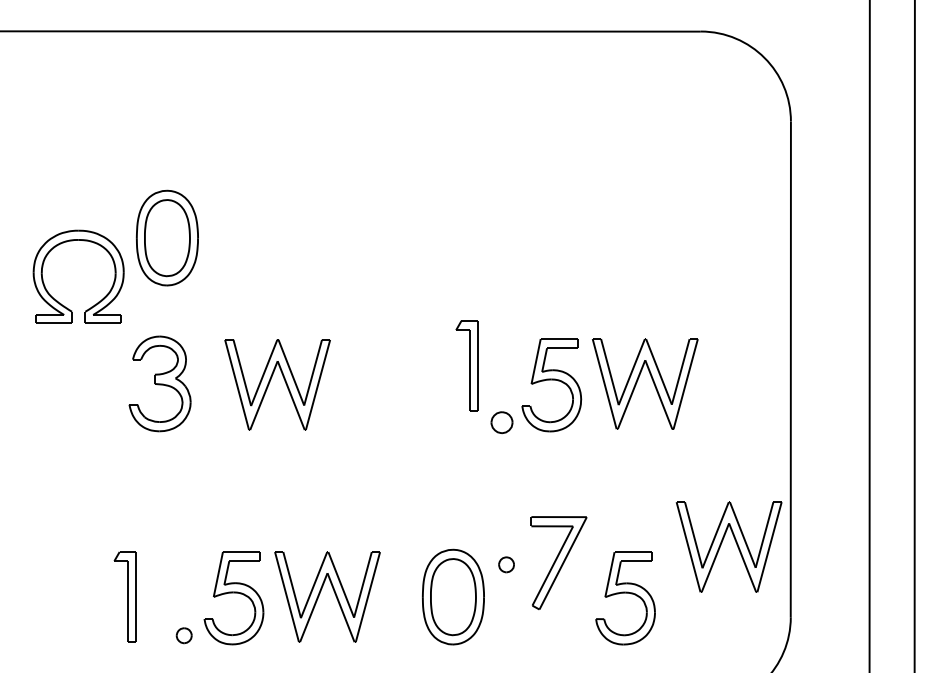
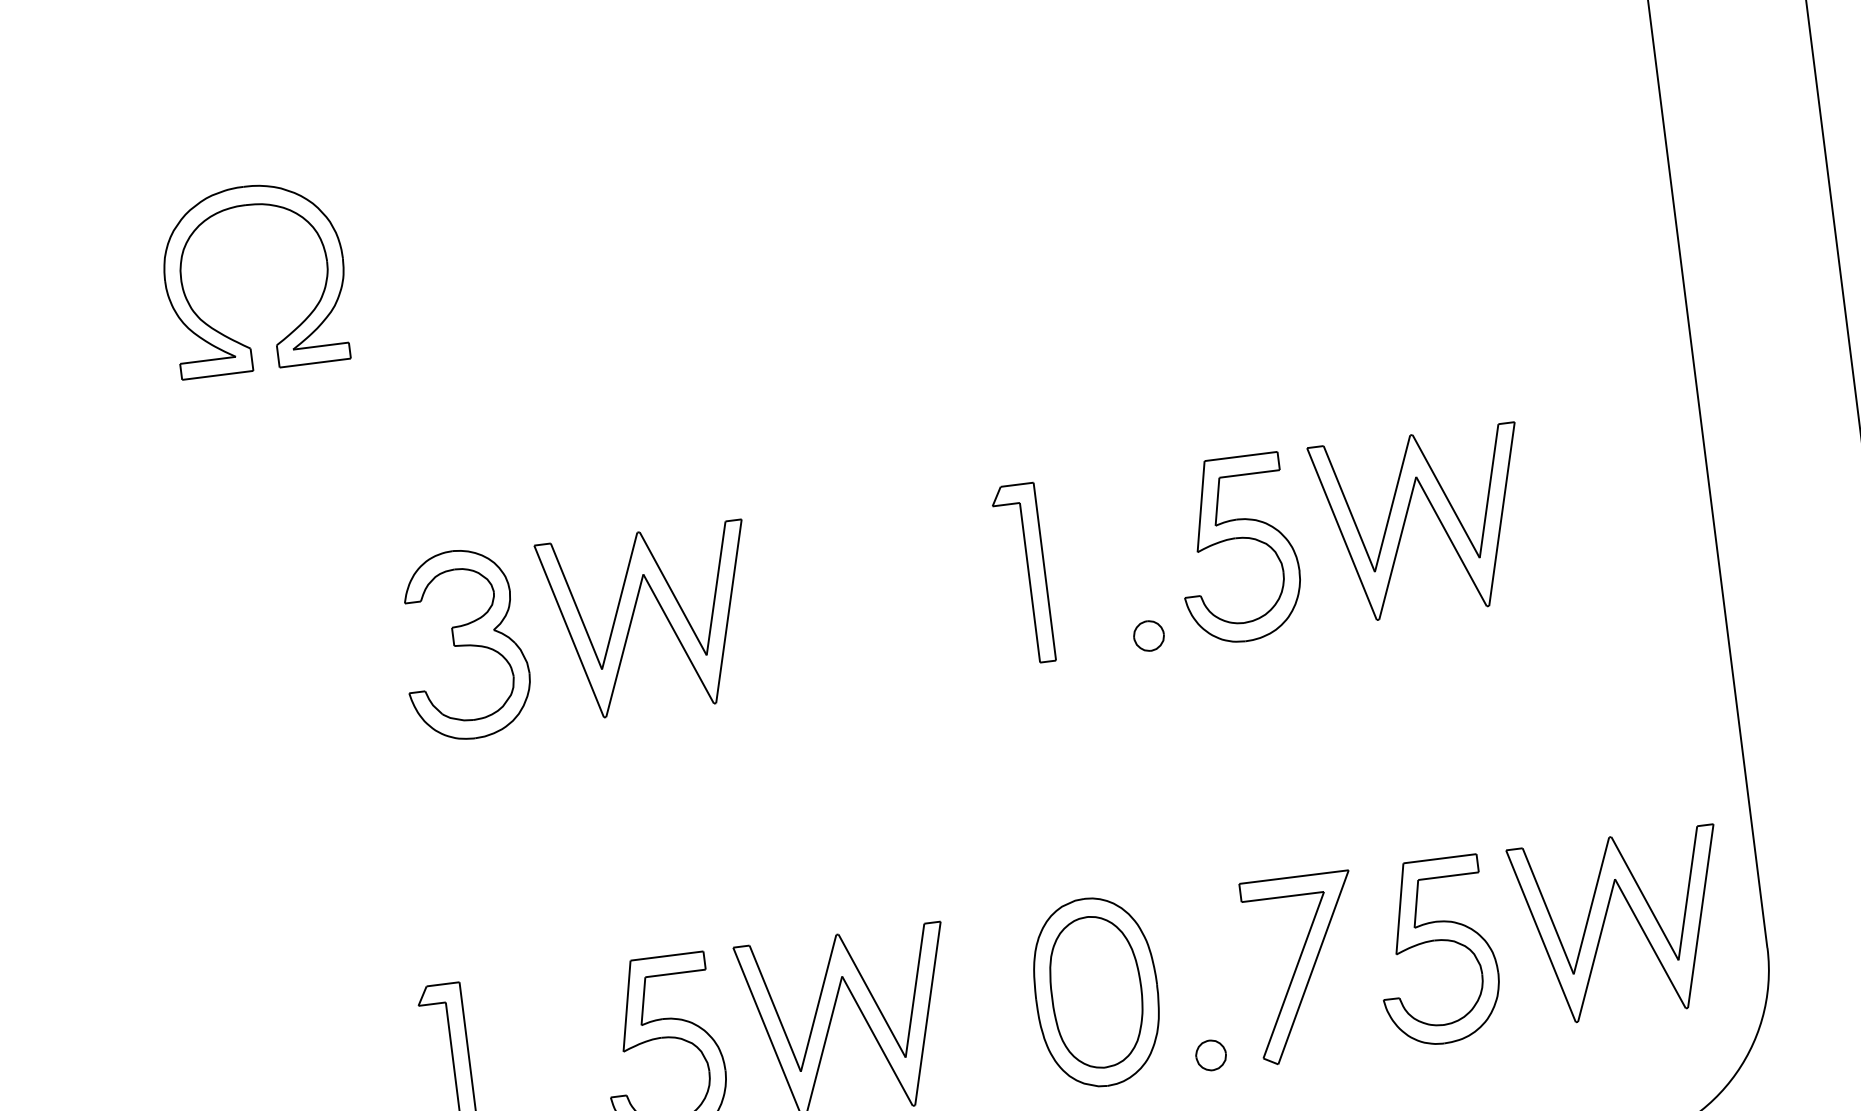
part: (167, 237) -> (442, 353), removed
part: (56, 299) -> (216, 328), moved
part: (466, 365) -> (1021, 573), moved
part: (270, 382) -> (634, 618), moved
part: (501, 422) -> (1147, 635), size x0.71
part: (722, 543) -> (1607, 920), moved
part: (558, 562) -> (1304, 966), moved
part: (506, 564) -> (1210, 1054), moved

